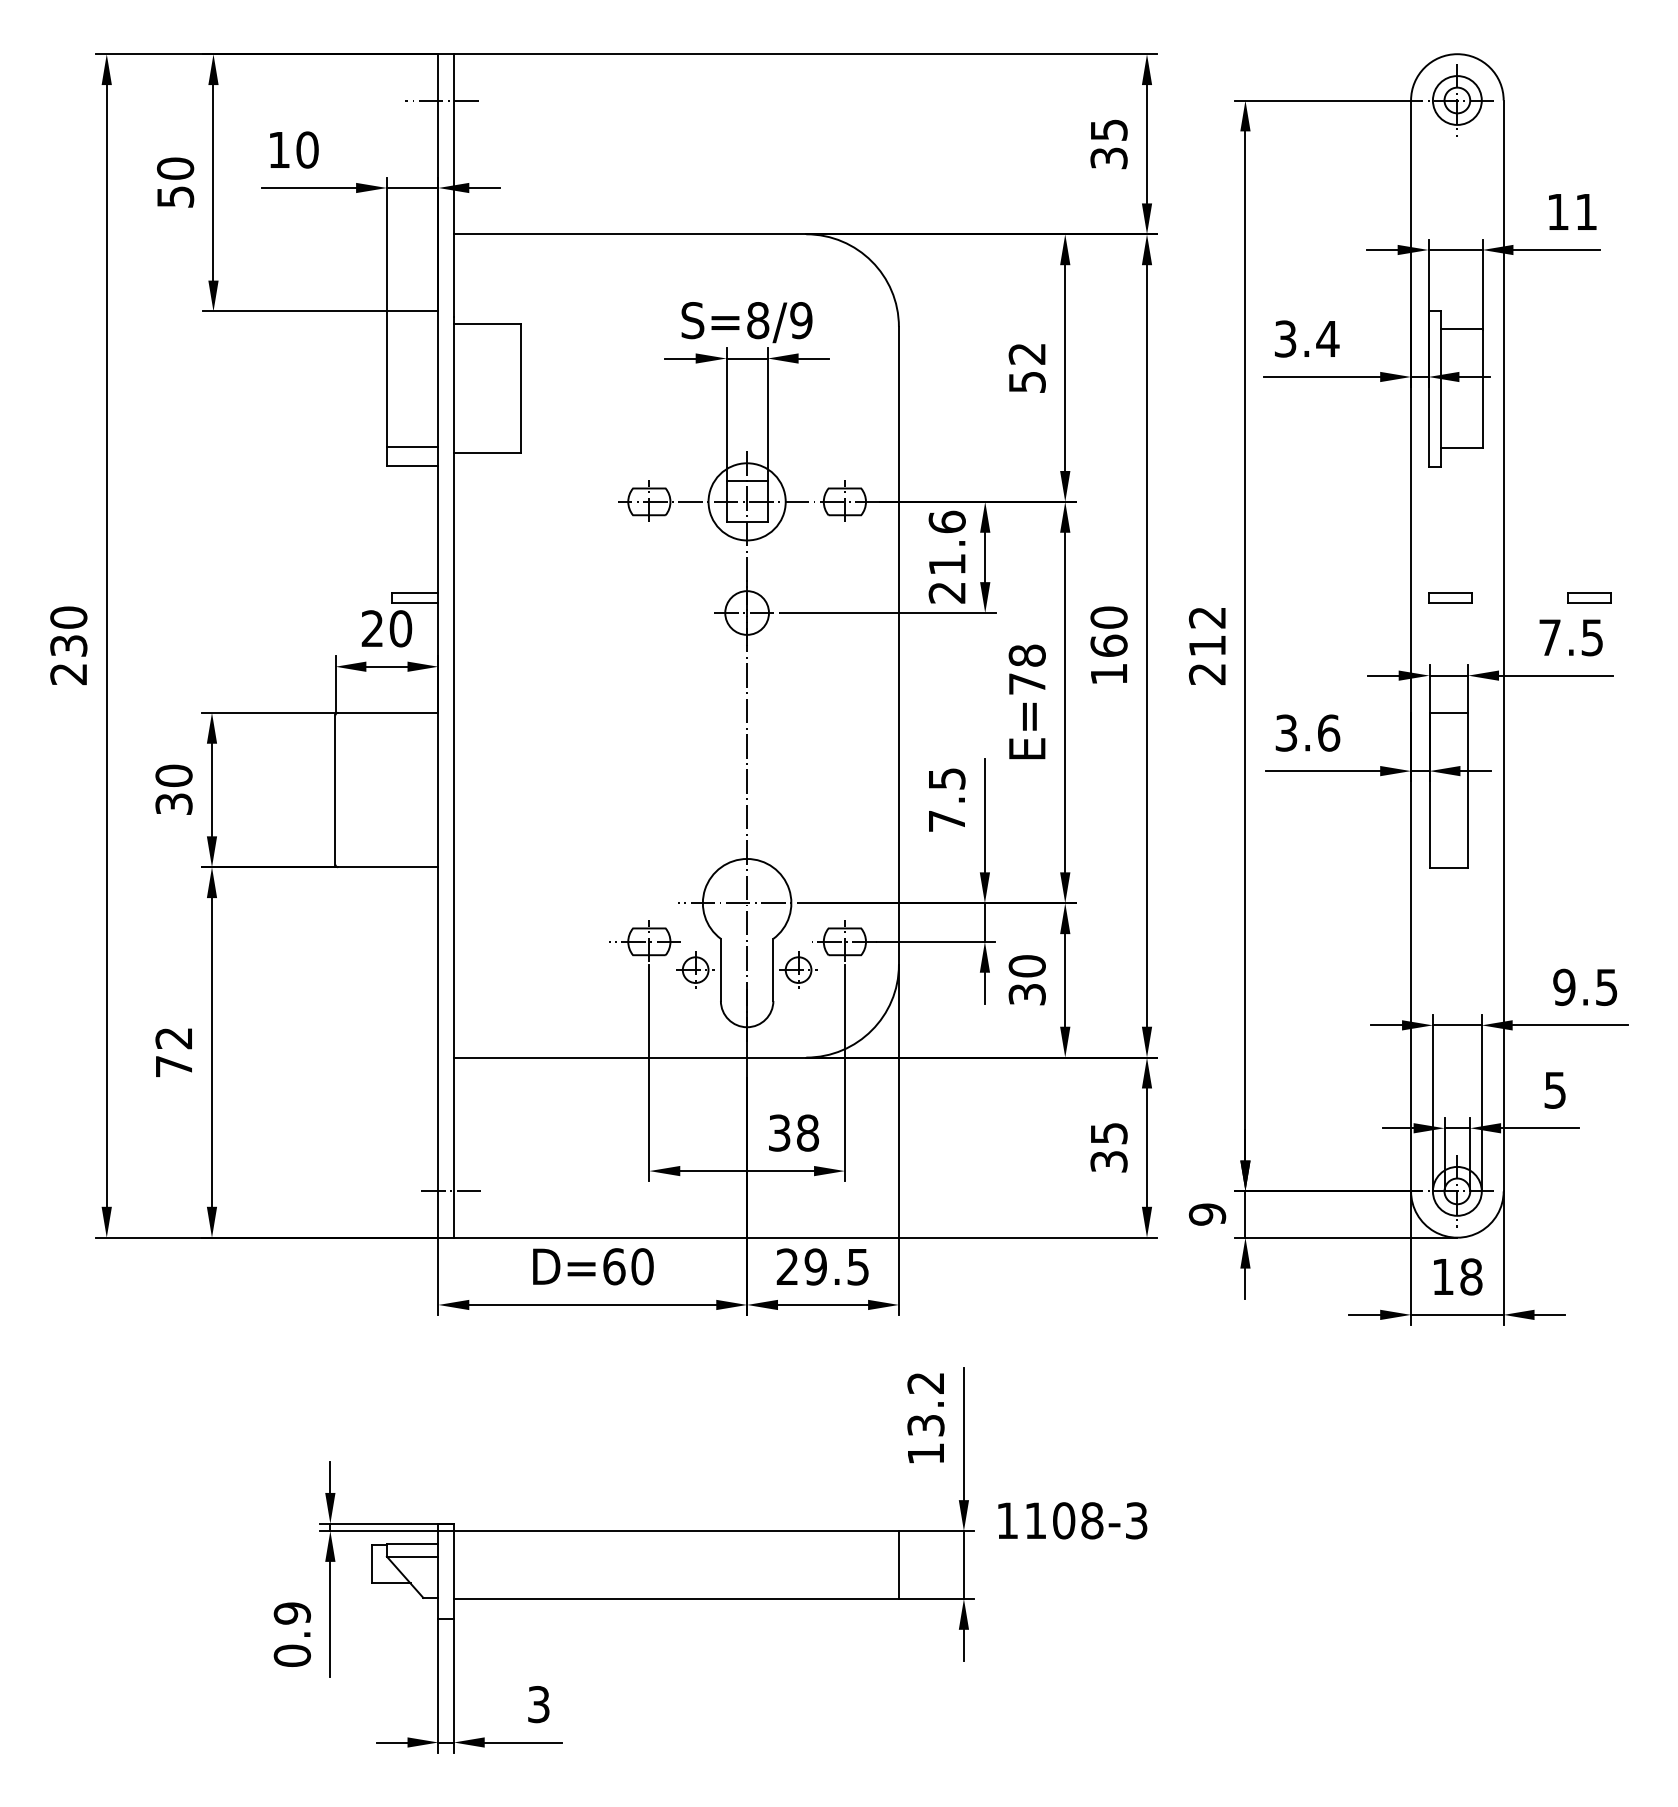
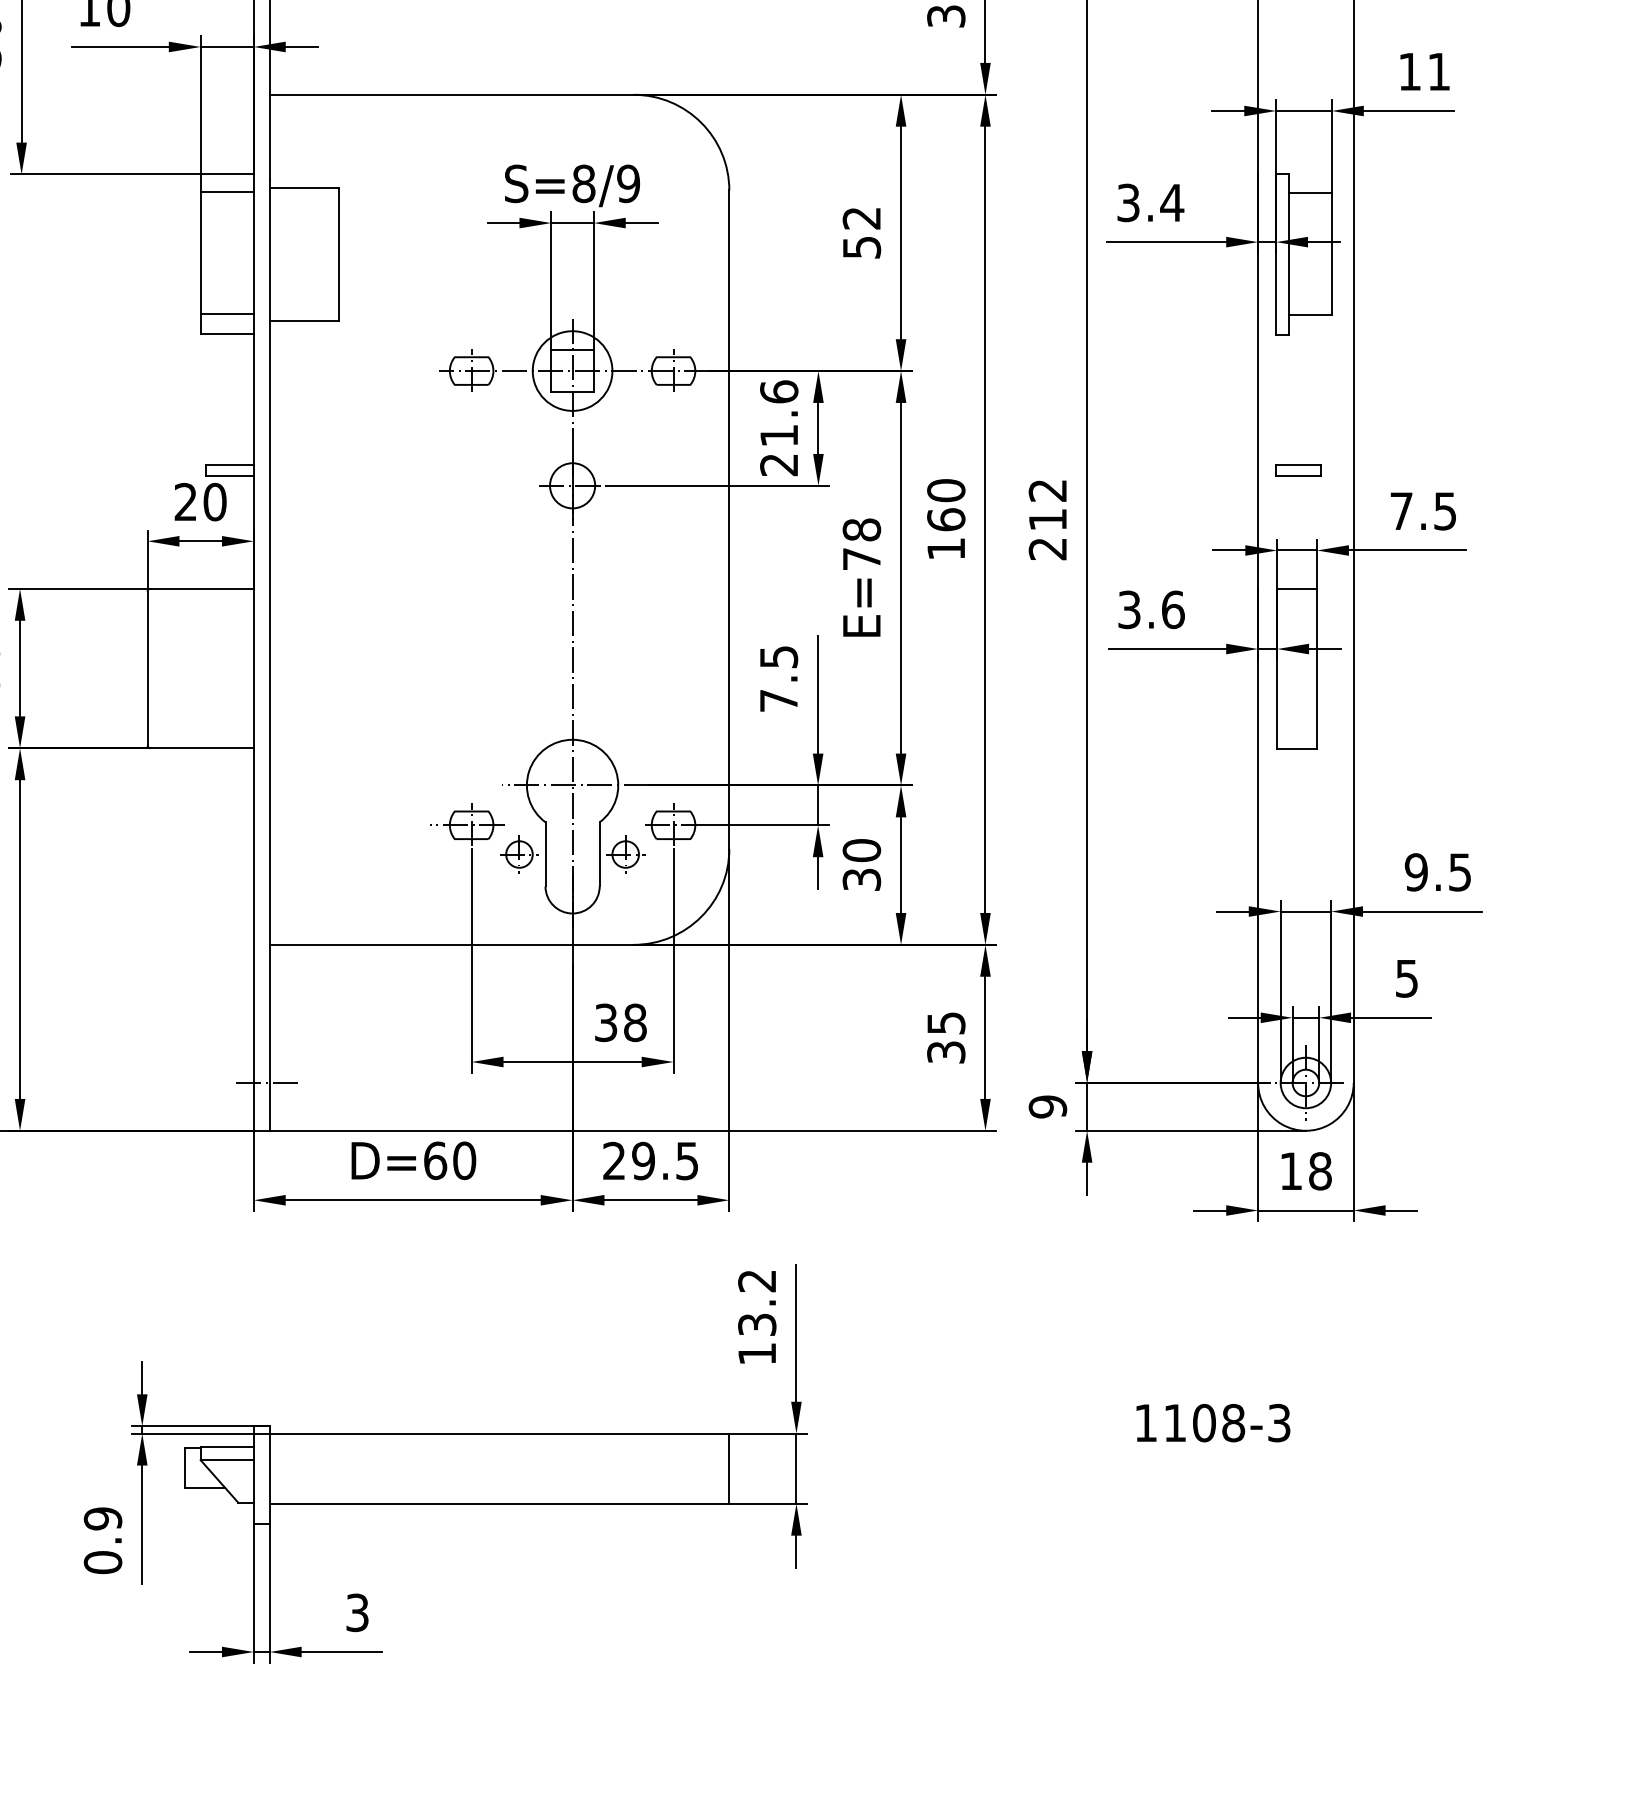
line: (412, 328) -> (227, 192), added
part: (1589, 597) -> (1442, 469), removed
text: (1072, 1520) -> (1213, 1422), moved

